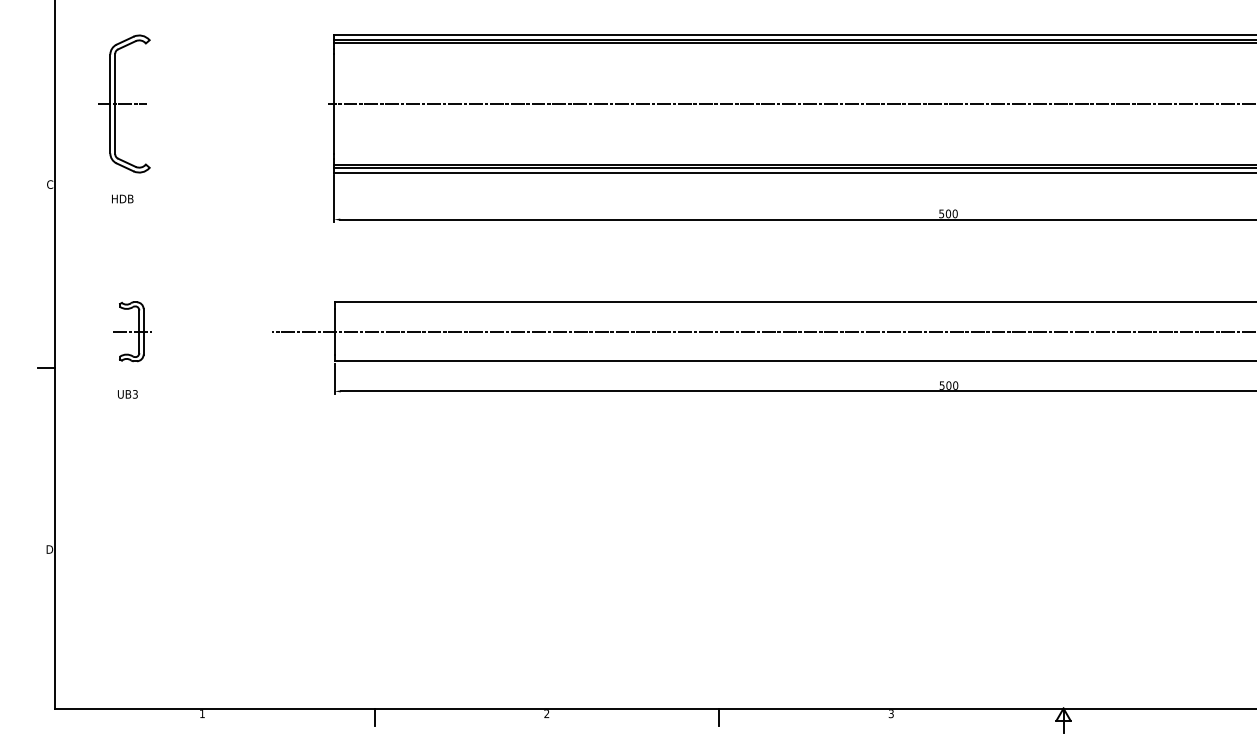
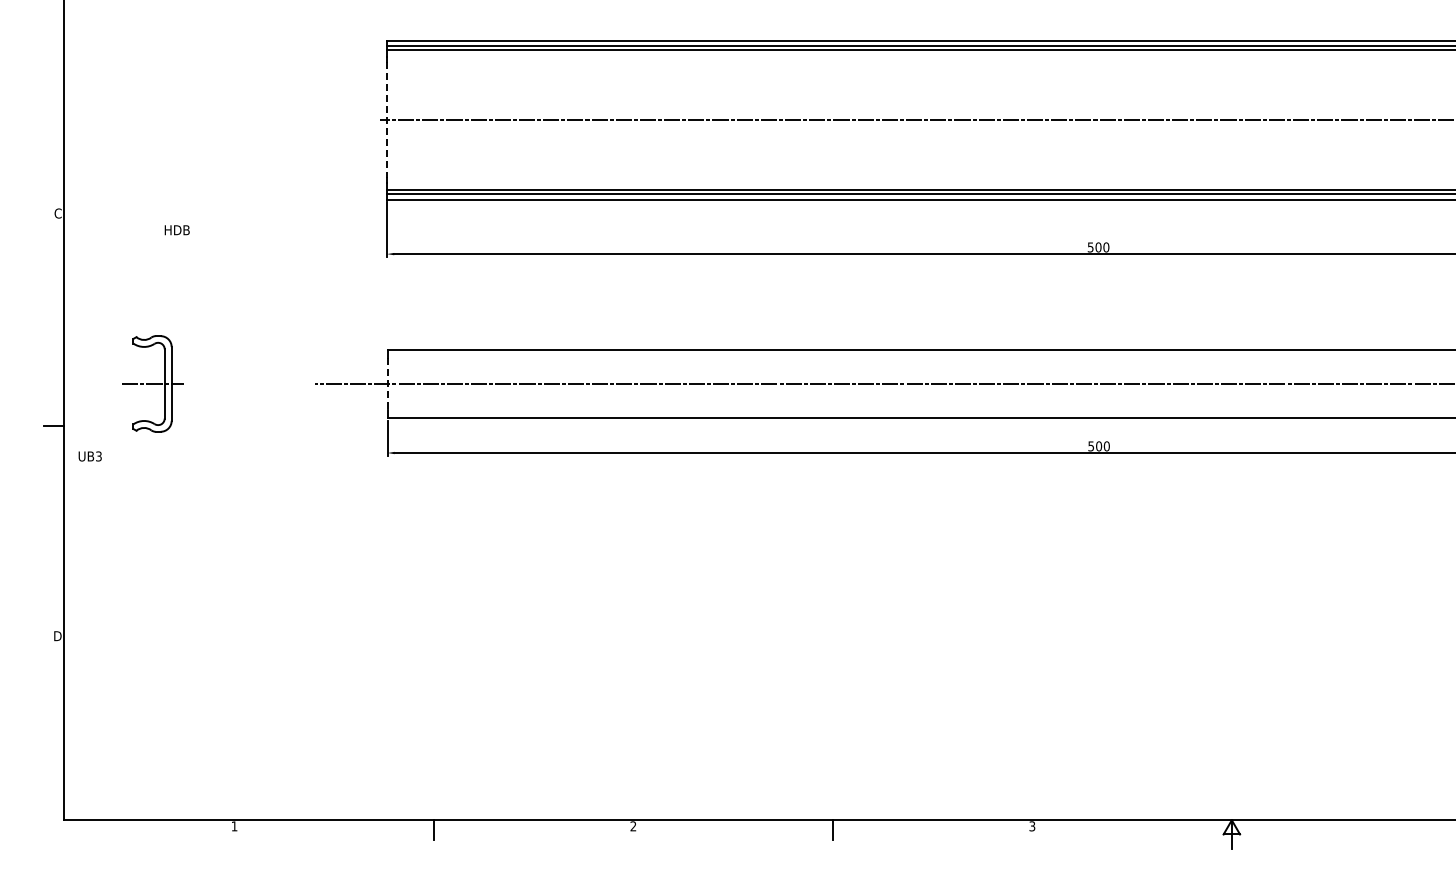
part: (123, 103) -> (143, 119), removed
line: (334, 104) -> (387, 120), solid -> dashed
text: (122, 199) -> (176, 230), moved
part: (132, 331) -> (153, 383), size x1.4
line: (334, 332) -> (387, 384), solid -> dashed
text: (127, 394) -> (89, 456), moved

